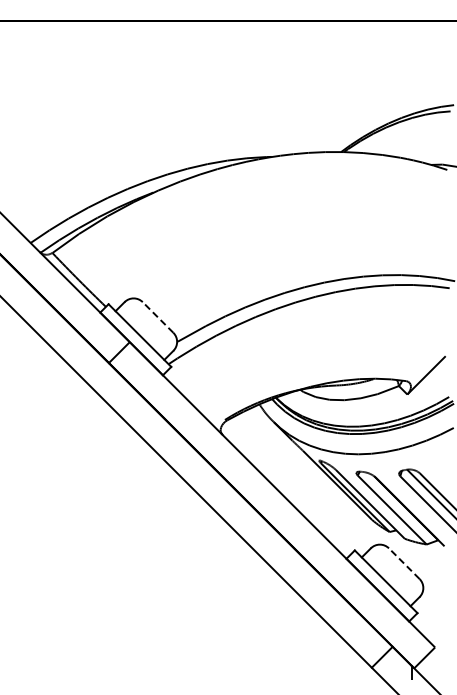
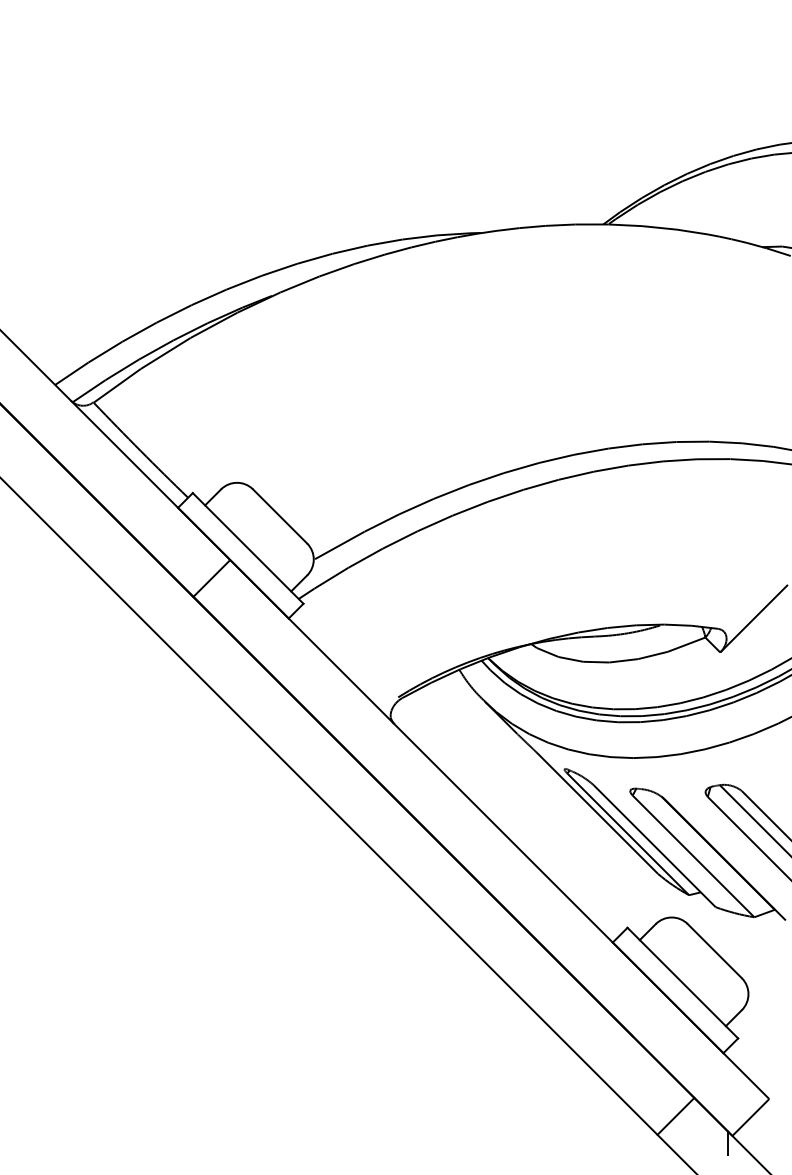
line: (158, 317) -> (280, 516), dashed -> solid
line: (404, 563) -> (715, 950), dashed -> solid

